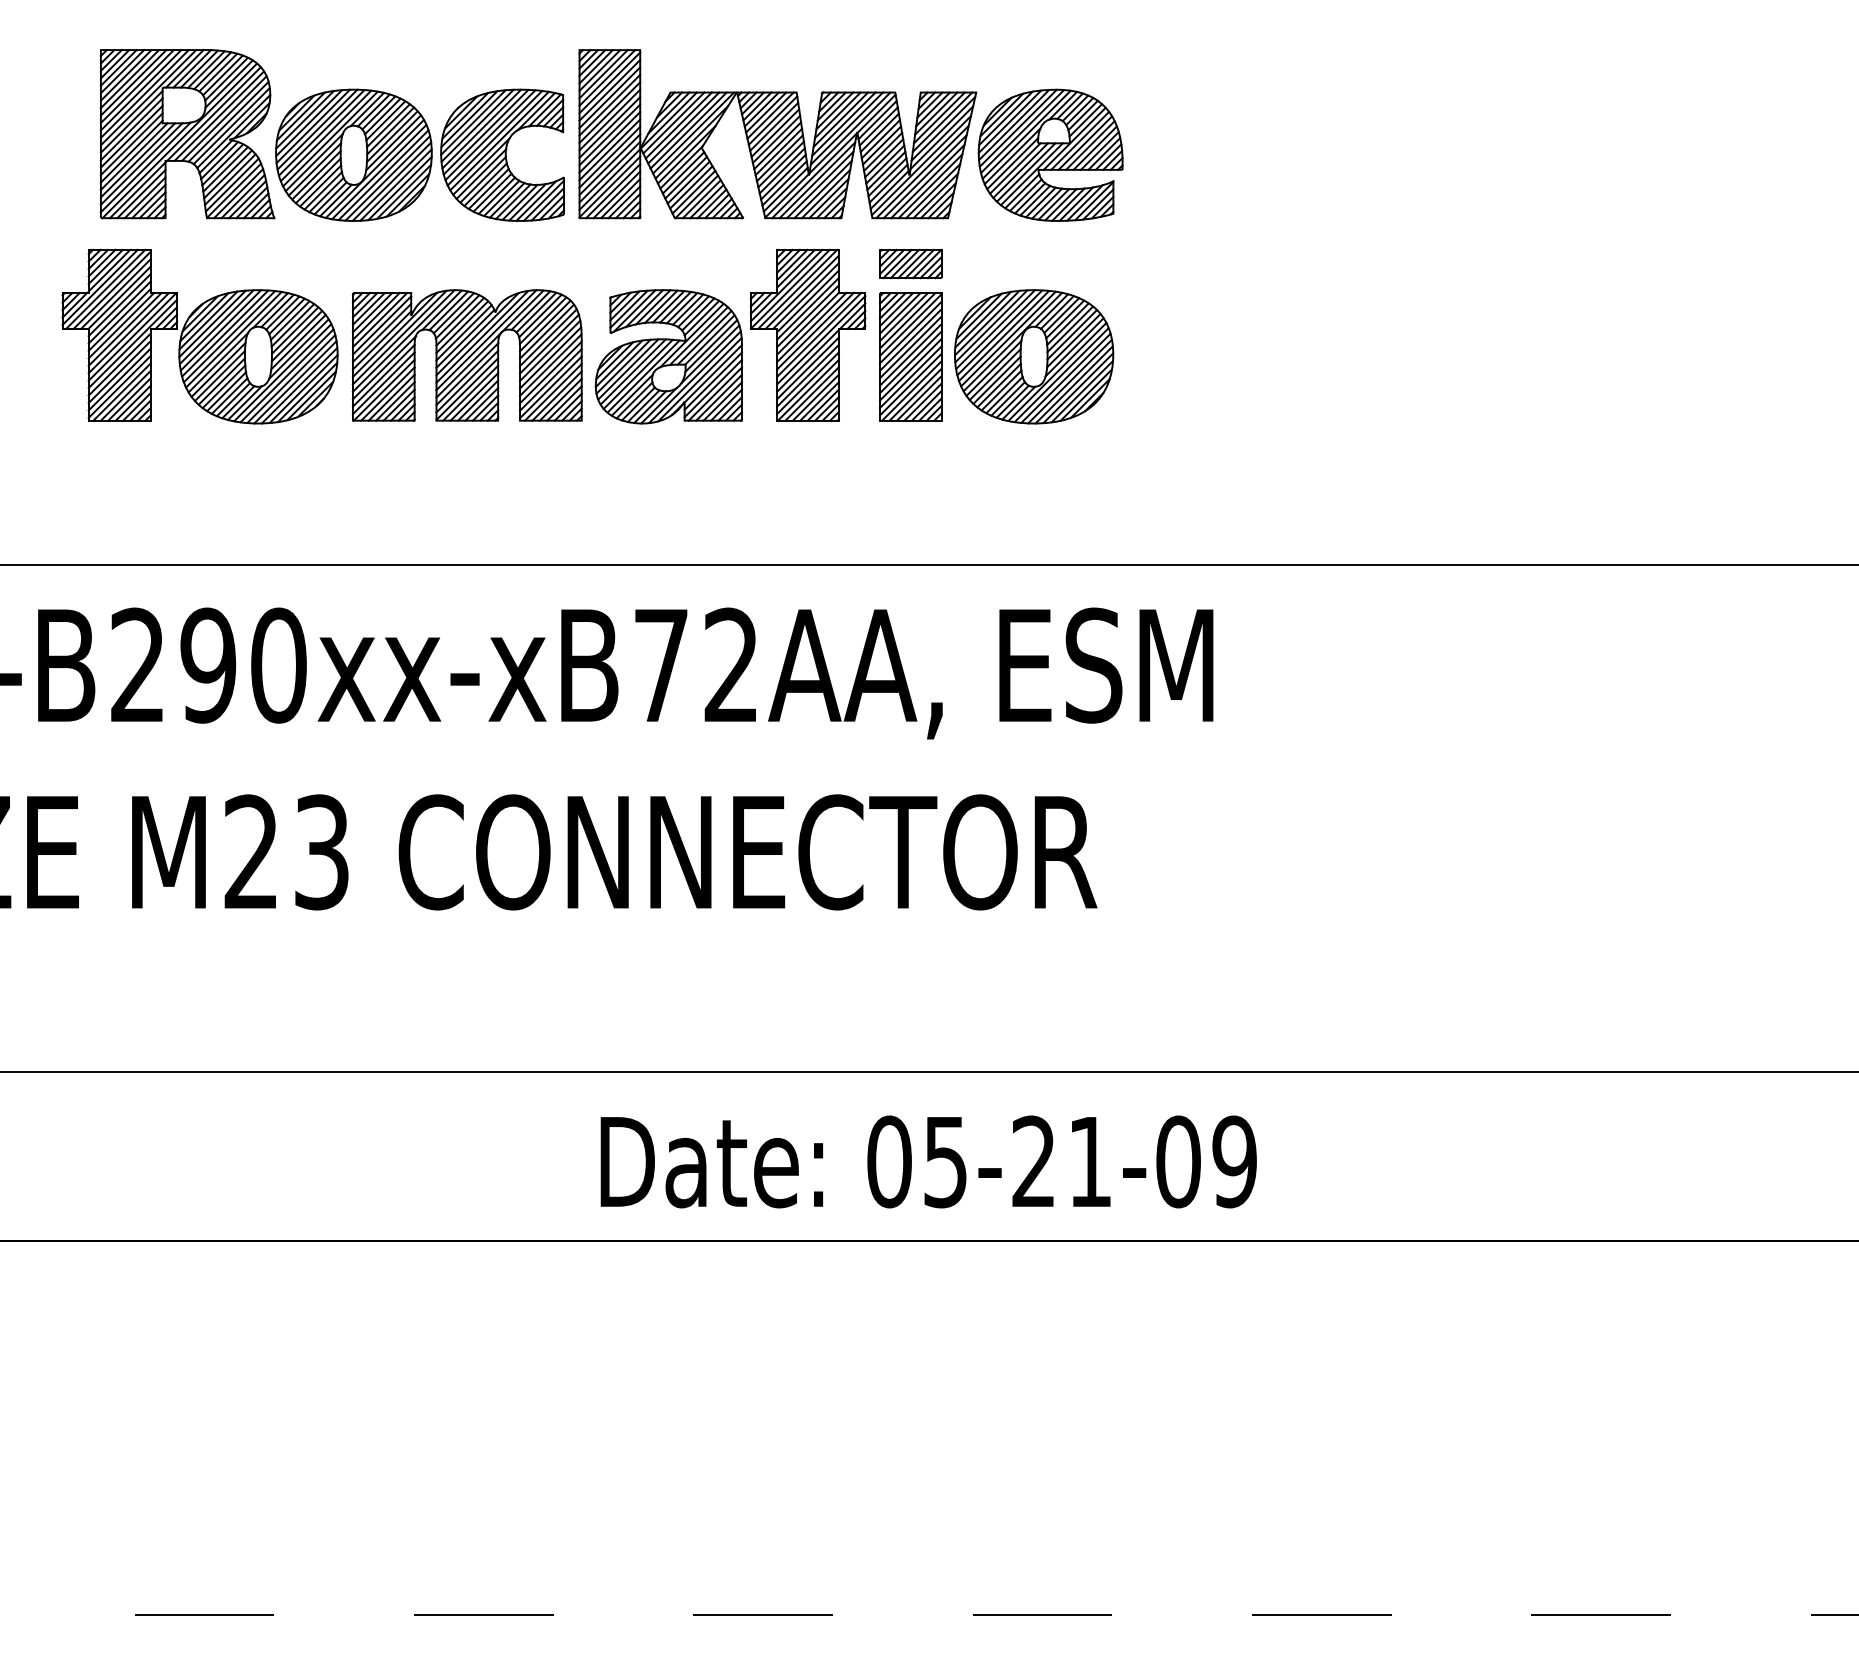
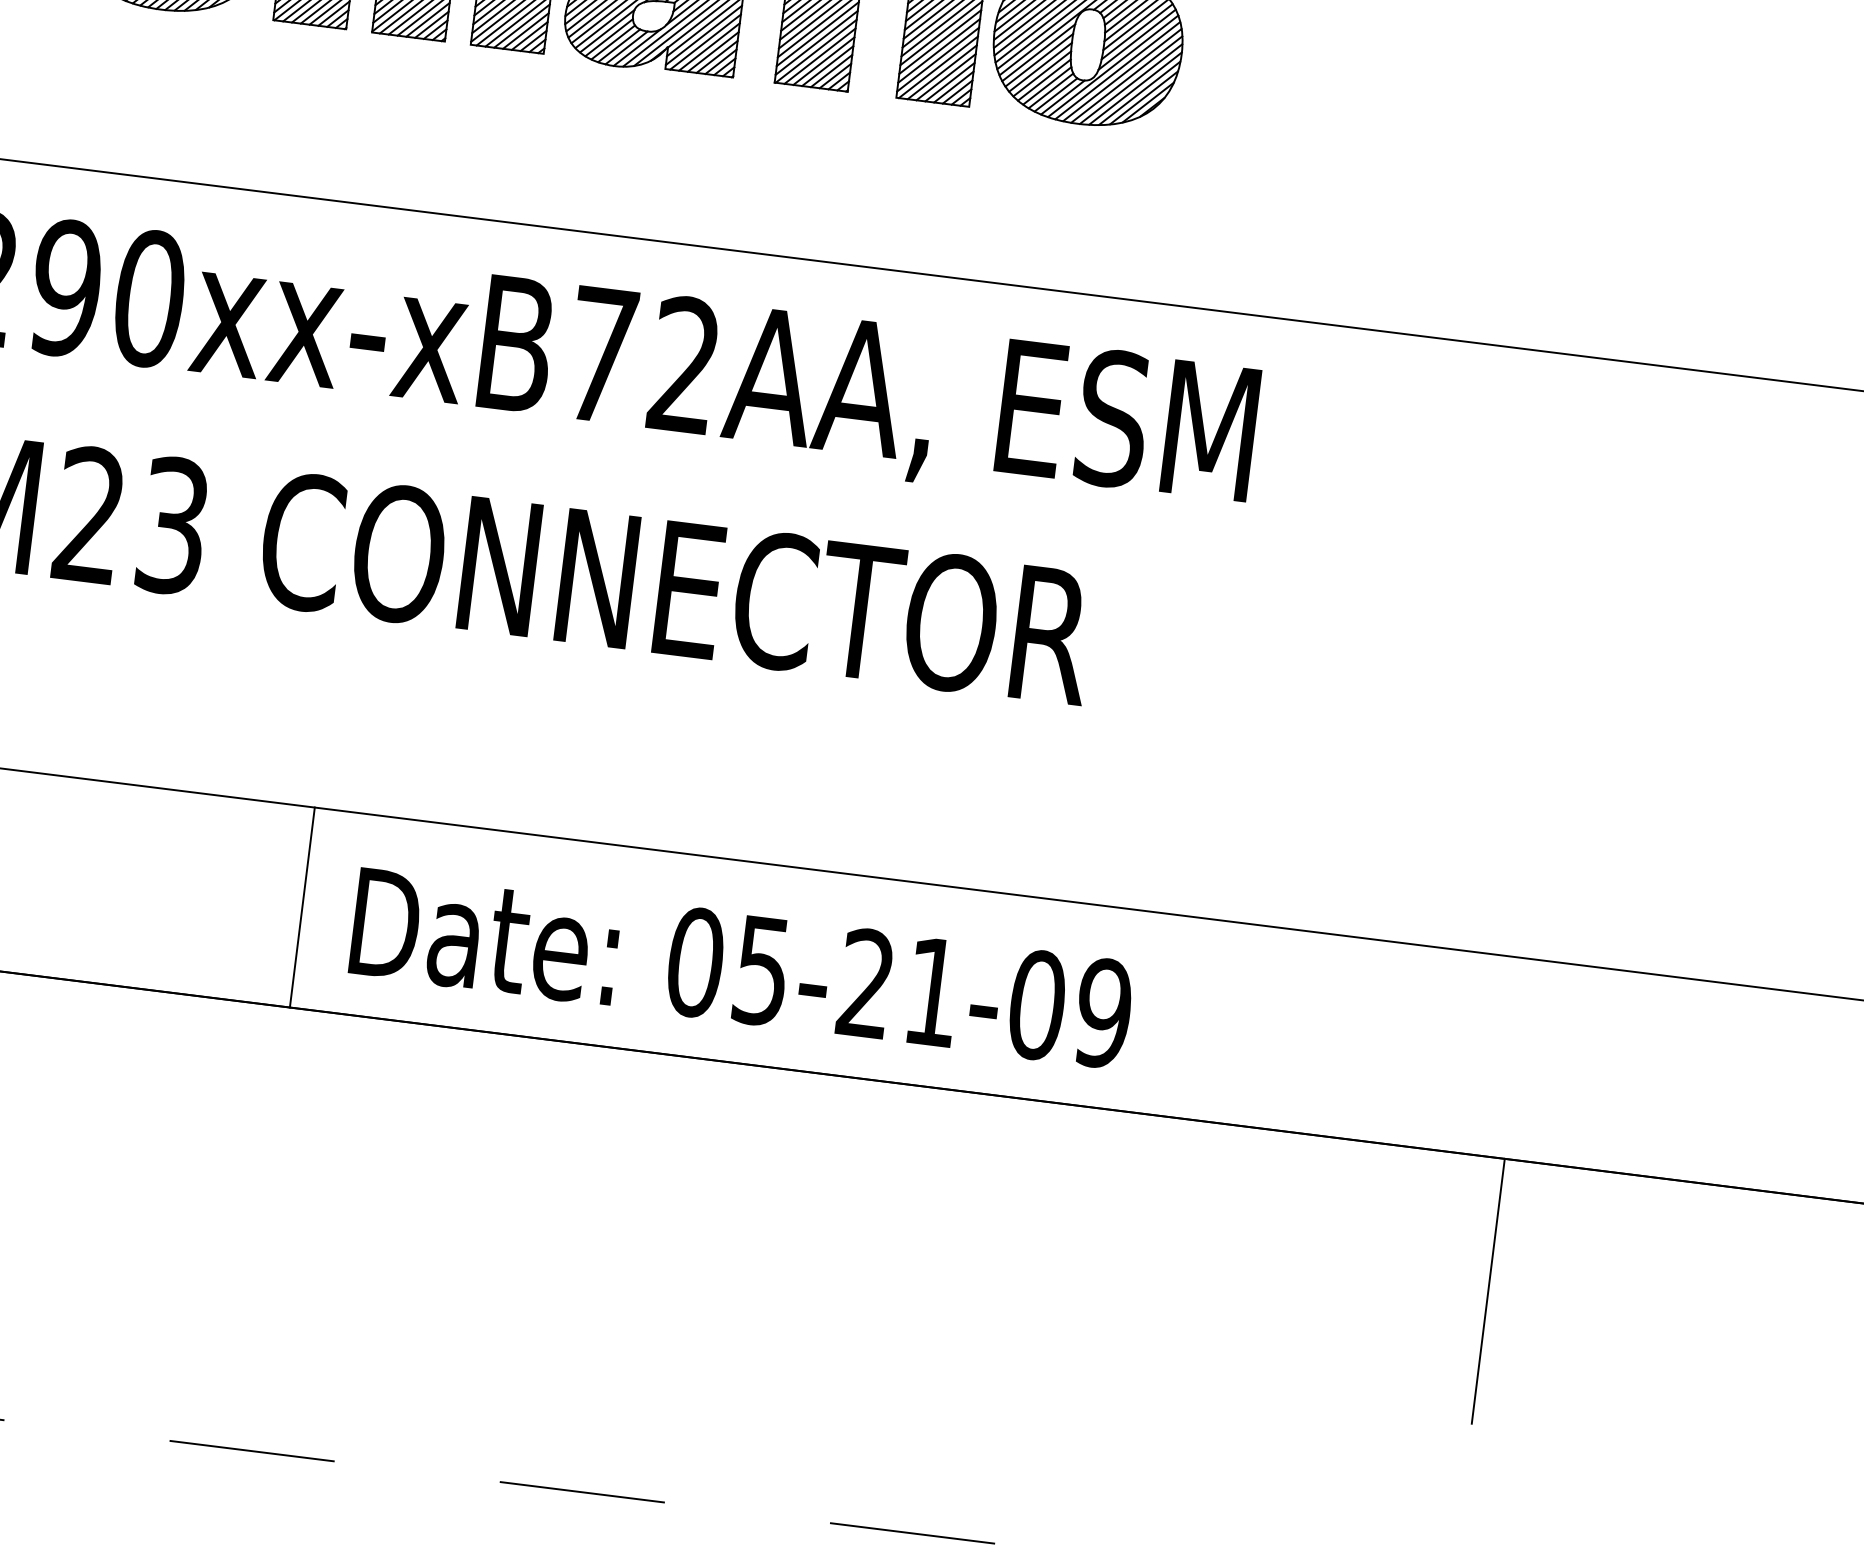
line: (469, 1156) -> (302, 907), added
text: (928, 1161) -> (741, 967), moved
line: (1497, 1353) -> (1488, 1291), added

